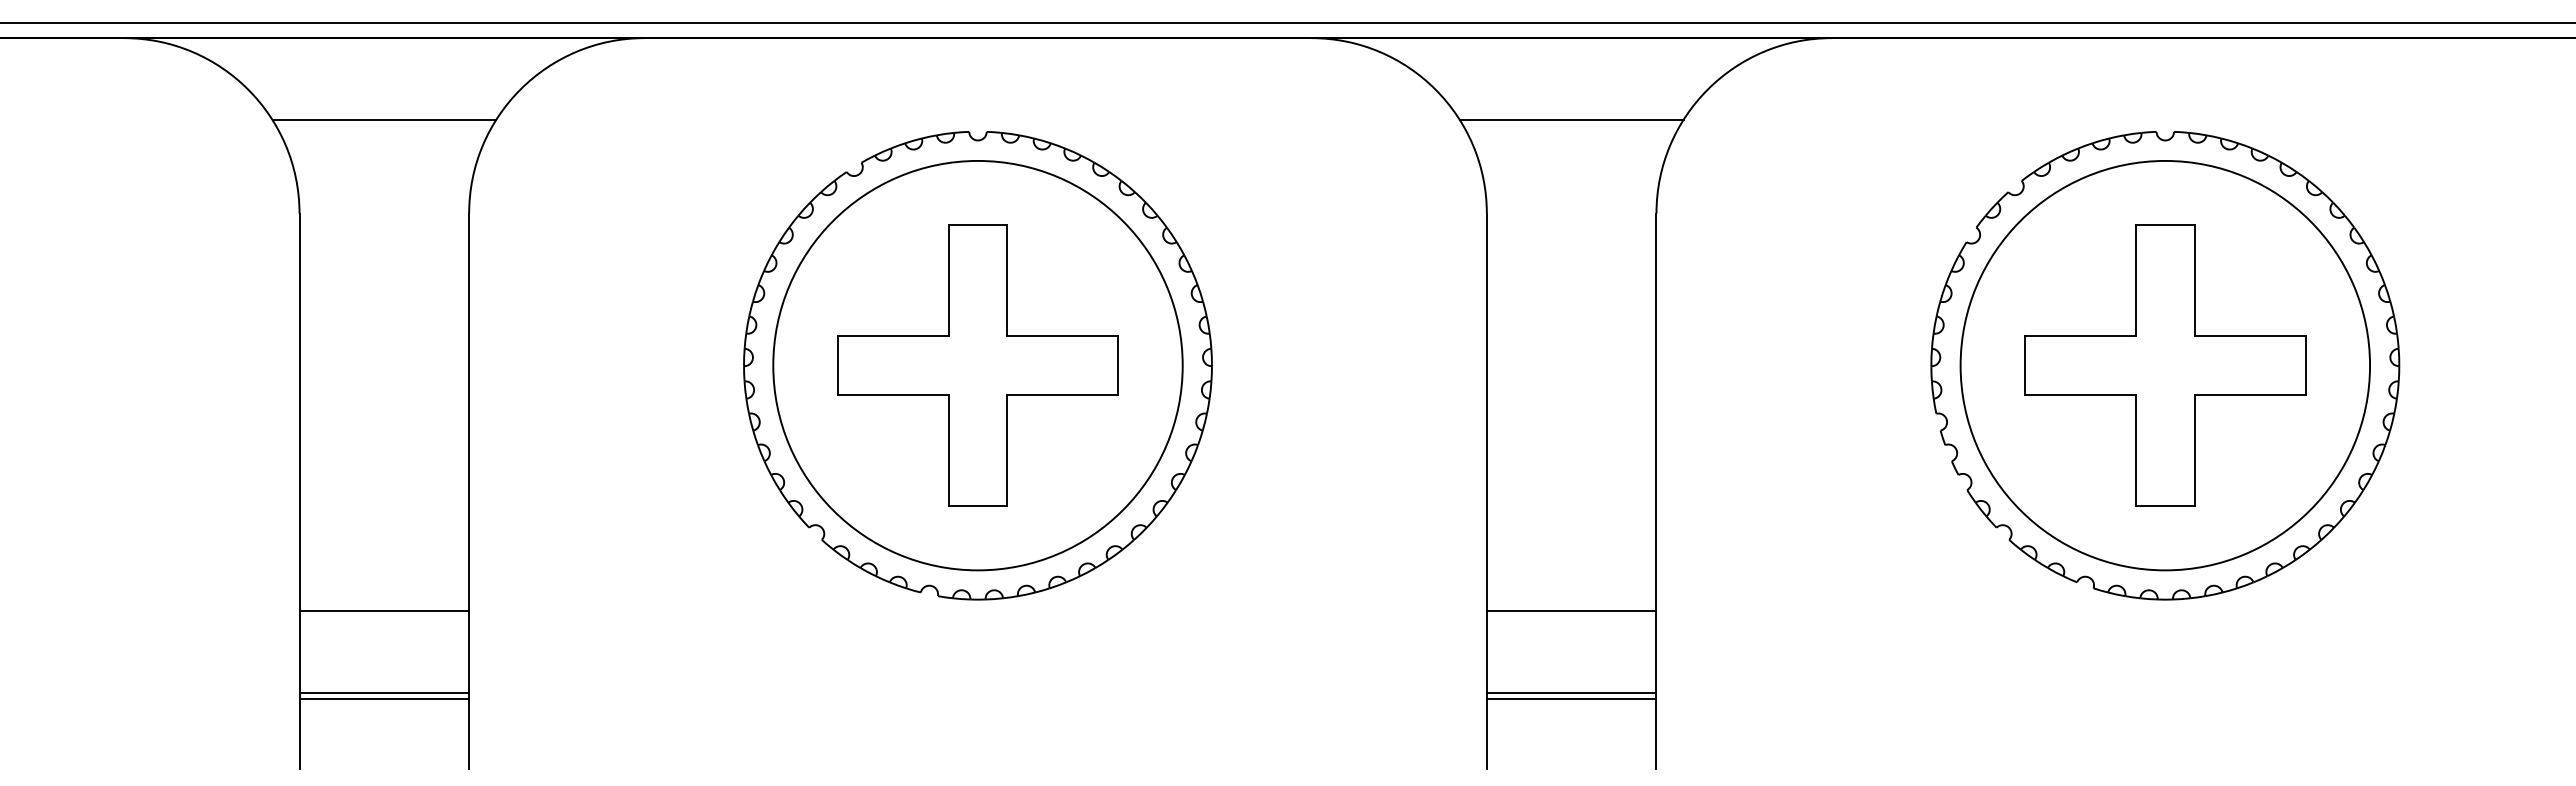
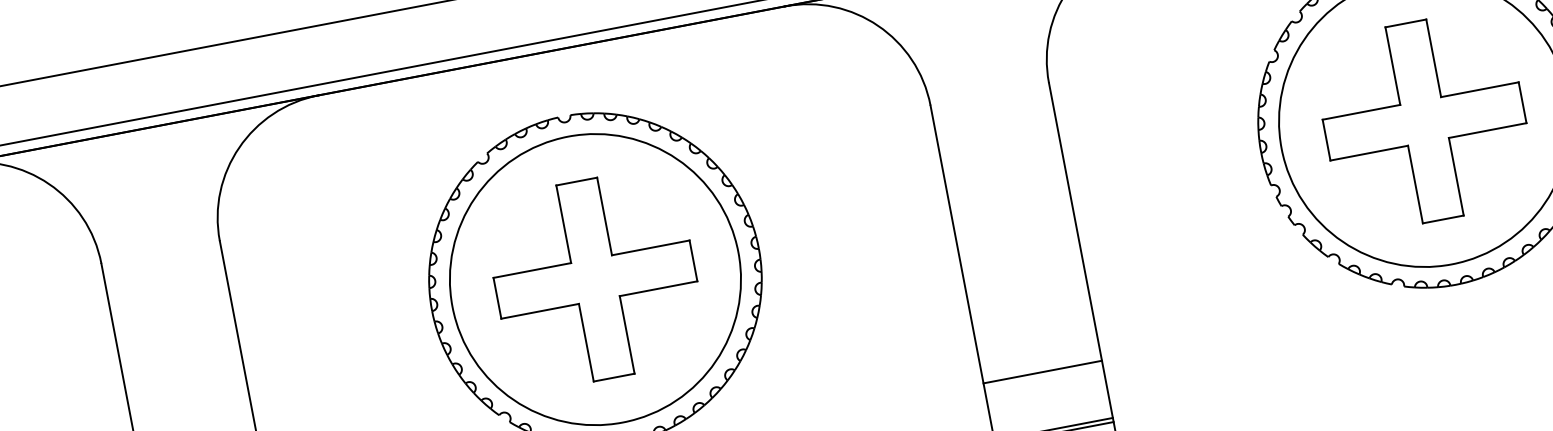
line: (384, 120) -> (148, 187), removed
line: (1571, 120) -> (977, 29), removed

